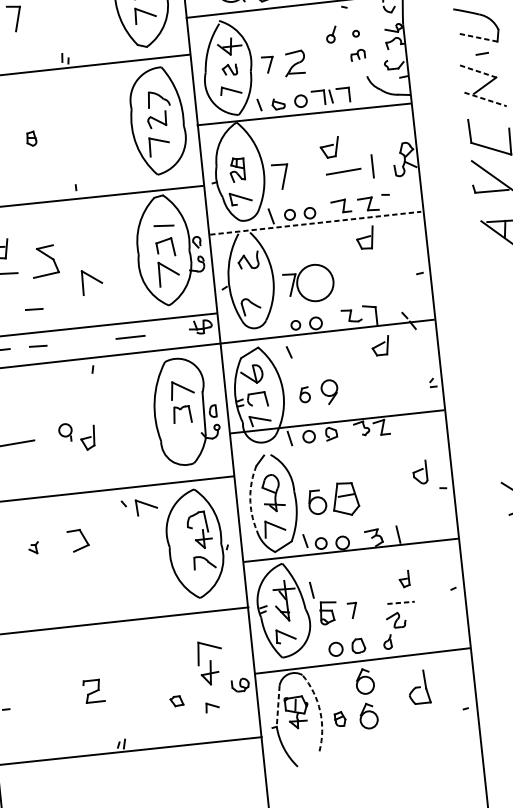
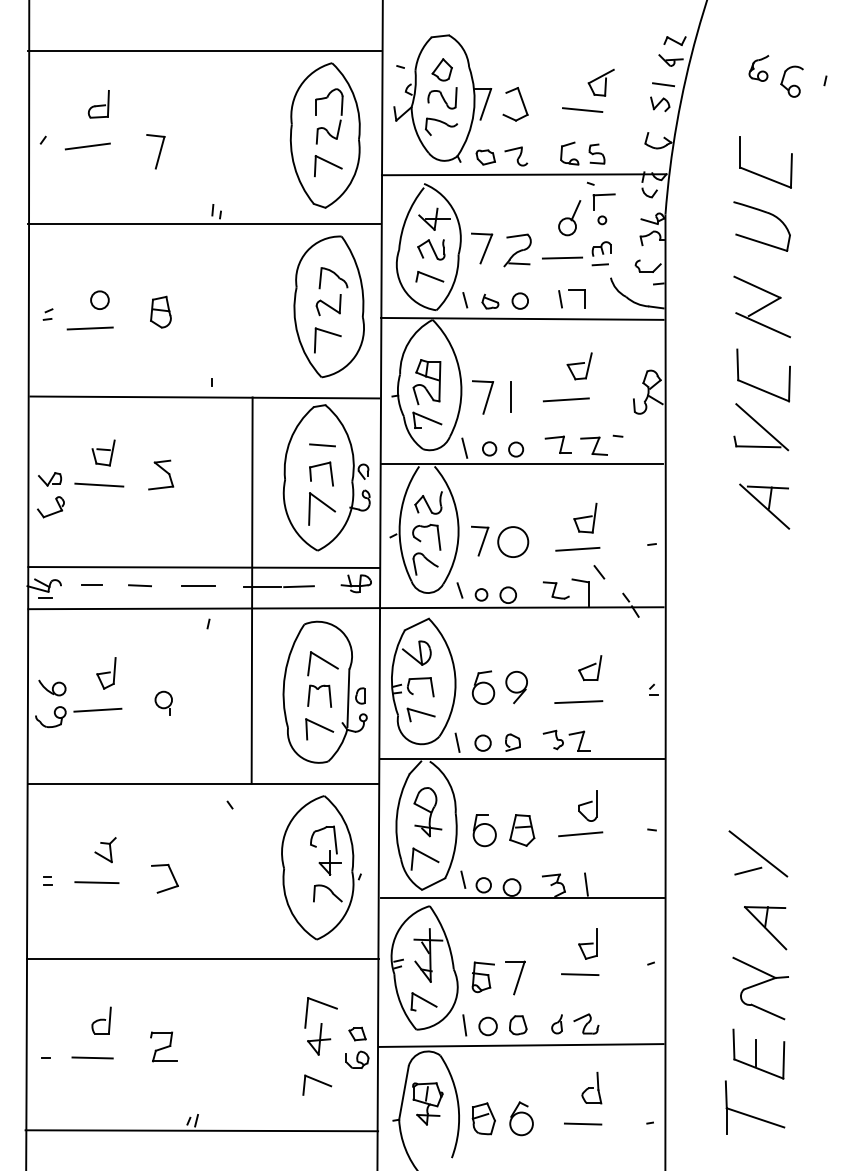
part: (355, 19) -> (603, 201), added
part: (331, 35) -> (569, 218), size x1.67
line: (477, 37) -> (761, 242), dashed -> solid
line: (481, 53) -> (599, 264), moved
part: (268, 64) -> (482, 248), size x1.43
line: (329, 64) -> (562, 257), added
part: (229, 69) -> (431, 249), size x1.43
line: (478, 71) -> (757, 287), dashed -> solid
part: (317, 91) -> (543, 290), removed
line: (485, 99) -> (763, 325), dashed -> solid
part: (31, 138) -> (160, 311), size x1.67
part: (329, 147) -> (579, 366), moved
line: (372, 166) -> (510, 396), moved
part: (237, 170) -> (426, 382), size x1.43
line: (315, 223) -> (522, 463), dashed -> solid
part: (365, 237) -> (585, 517), moved
part: (45, 260) -> (161, 474), size x0.71
part: (92, 281) -> (220, 508), removed
line: (364, 282) -> (577, 548), added
circle: (315, 283) -> (513, 542), size x0.62
part: (246, 289) -> (421, 540), added
line: (382, 298) -> (599, 572), added
line: (33, 309) -> (139, 536), removed
line: (157, 333) -> (298, 586), added
line: (122, 340) -> (251, 590), added
line: (82, 342) -> (198, 586), added
part: (381, 346) -> (590, 668), moved
line: (288, 352) -> (459, 590), moved
part: (304, 394) -> (483, 687), size x1.67
line: (377, 398) -> (578, 702), added
line: (336, 421) -> (521, 758), moved
part: (88, 438) -> (106, 673), moved
part: (419, 472) -> (587, 805), moved
line: (389, 497) -> (580, 834), added
arc: (249, 498) -> (396, 815), dashed -> solid
part: (345, 499) -> (522, 830), size x0.71
part: (146, 507) -> (319, 729), moved
part: (82, 536) -> (171, 874), moved
part: (33, 548) -> (105, 850), size x1.67
line: (29, 573) -> (96, 882), added
part: (404, 578) -> (587, 943), size x1.43
line: (311, 590) -> (464, 1025), moved
line: (401, 602) -> (580, 974), dashed -> solid
part: (352, 610) -> (515, 977), size x1.67
part: (396, 620) -> (586, 1023), moved
part: (44, 676) -> (101, 1020), added
part: (364, 681) -> (521, 1072), removed
part: (418, 686) -> (591, 1087), size x0.71
part: (176, 700) -> (357, 1033), moved
line: (41, 705) -> (92, 1057), added
part: (212, 706) -> (317, 1084), size x1.67
line: (277, 706) -> (403, 1093), dashed -> solid
arc: (320, 711) -> (458, 1105), dashed -> solid
line: (414, 714) -> (582, 1123), added
part: (340, 718) -> (483, 1118), size x1.67

